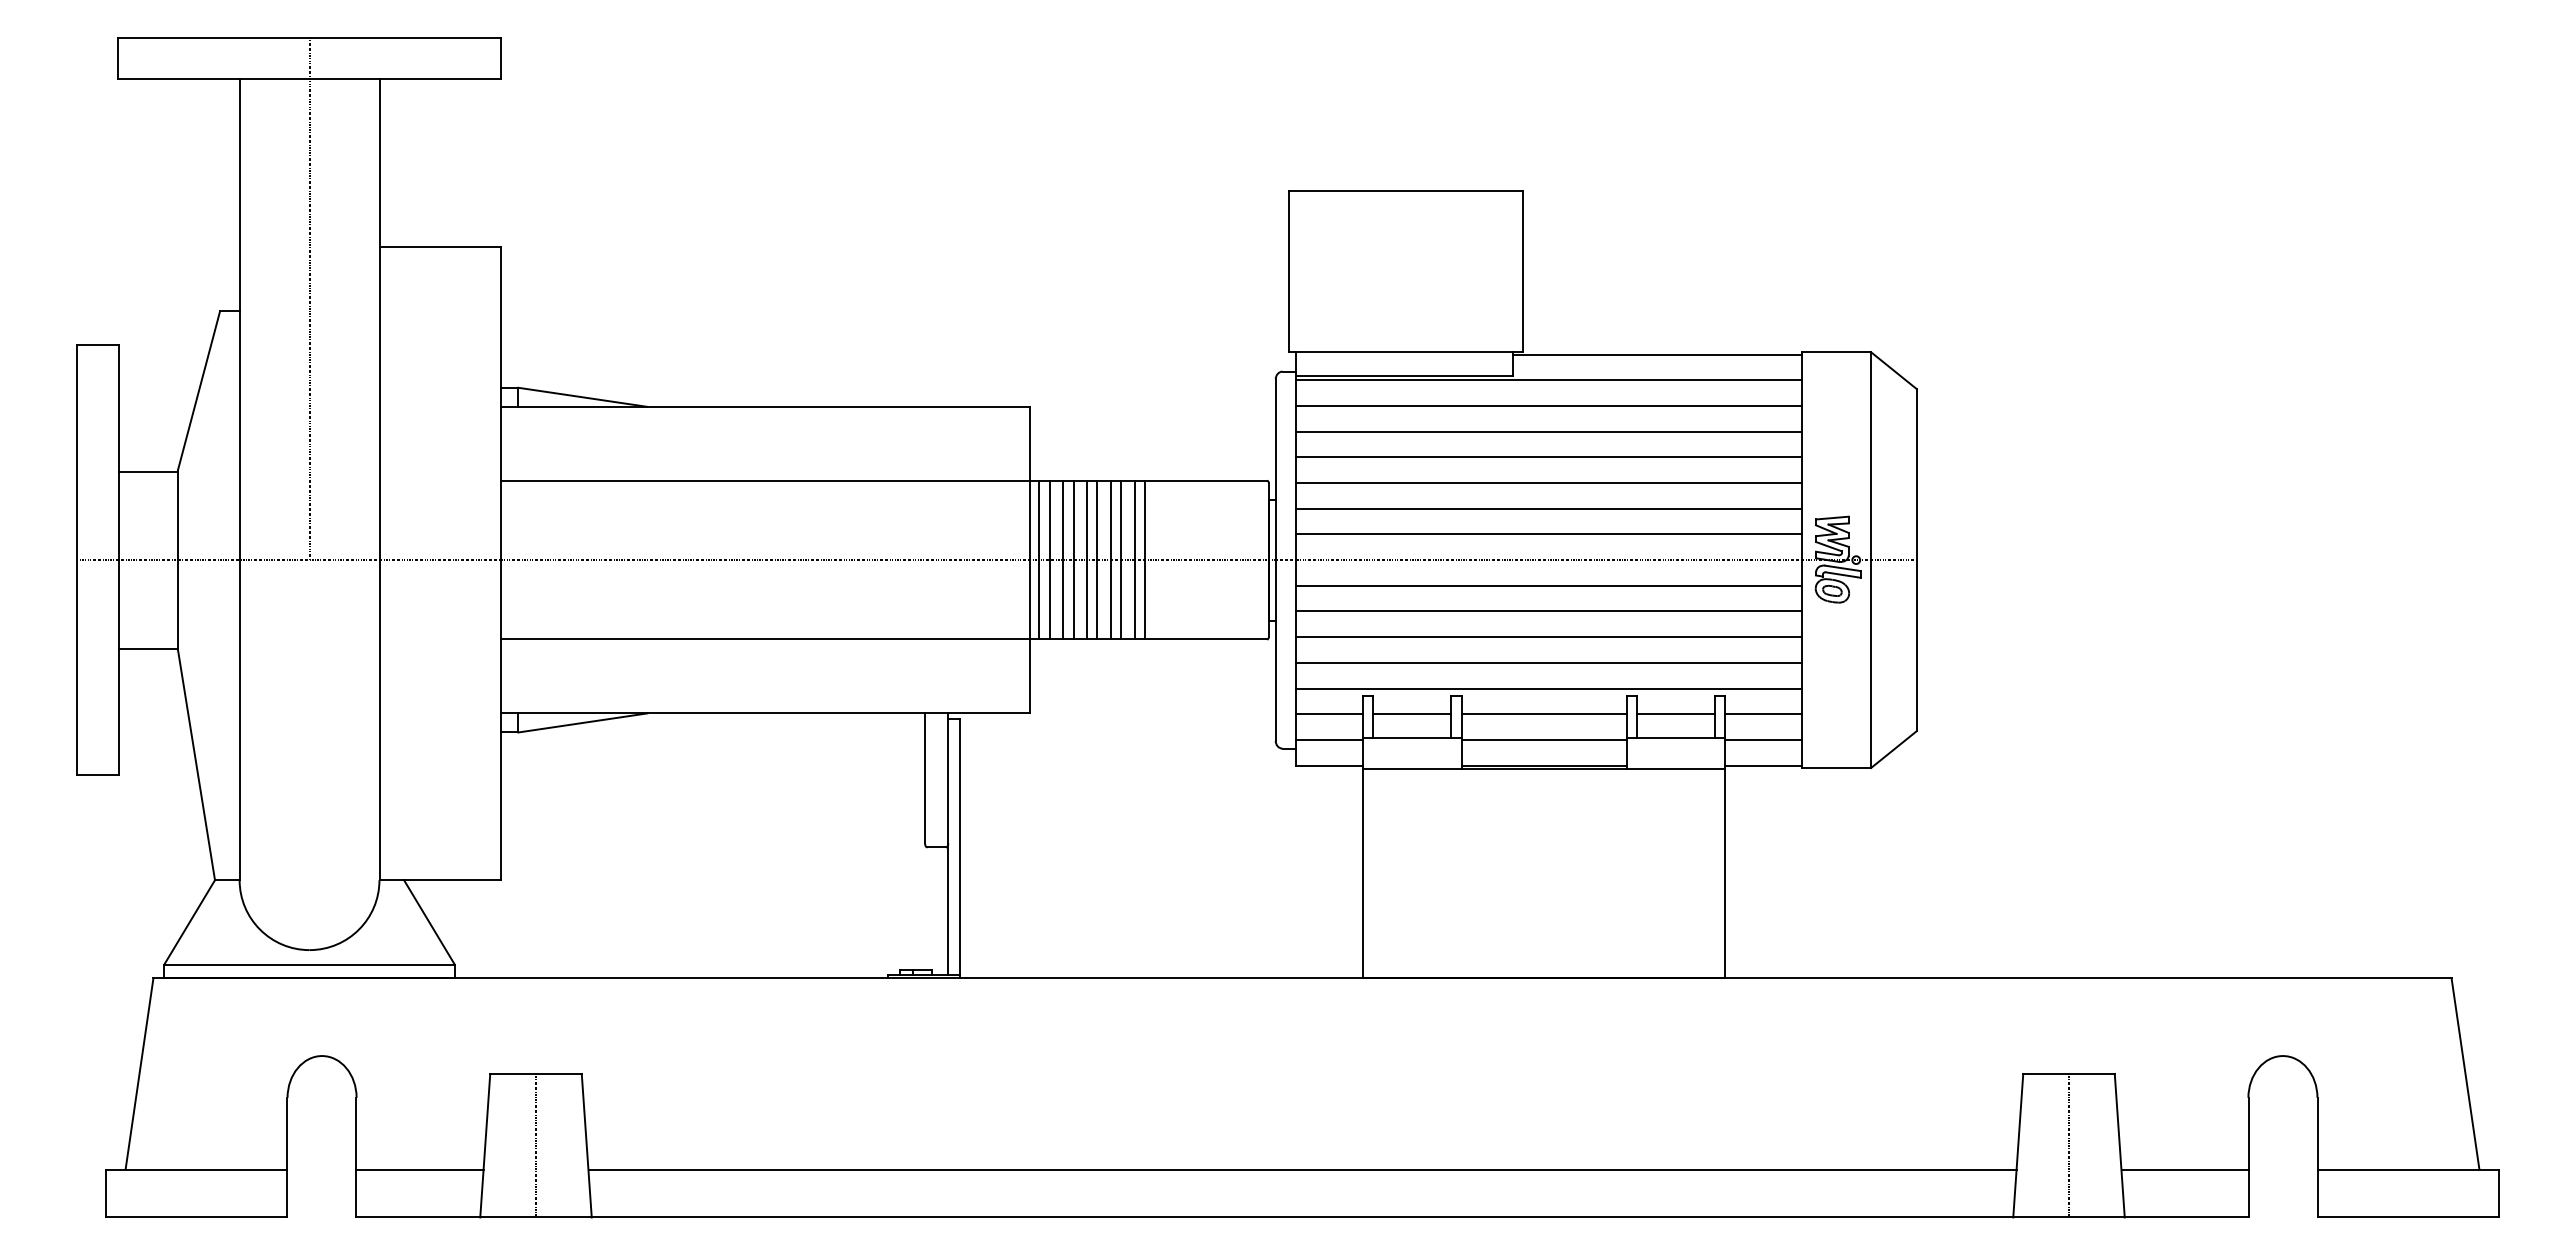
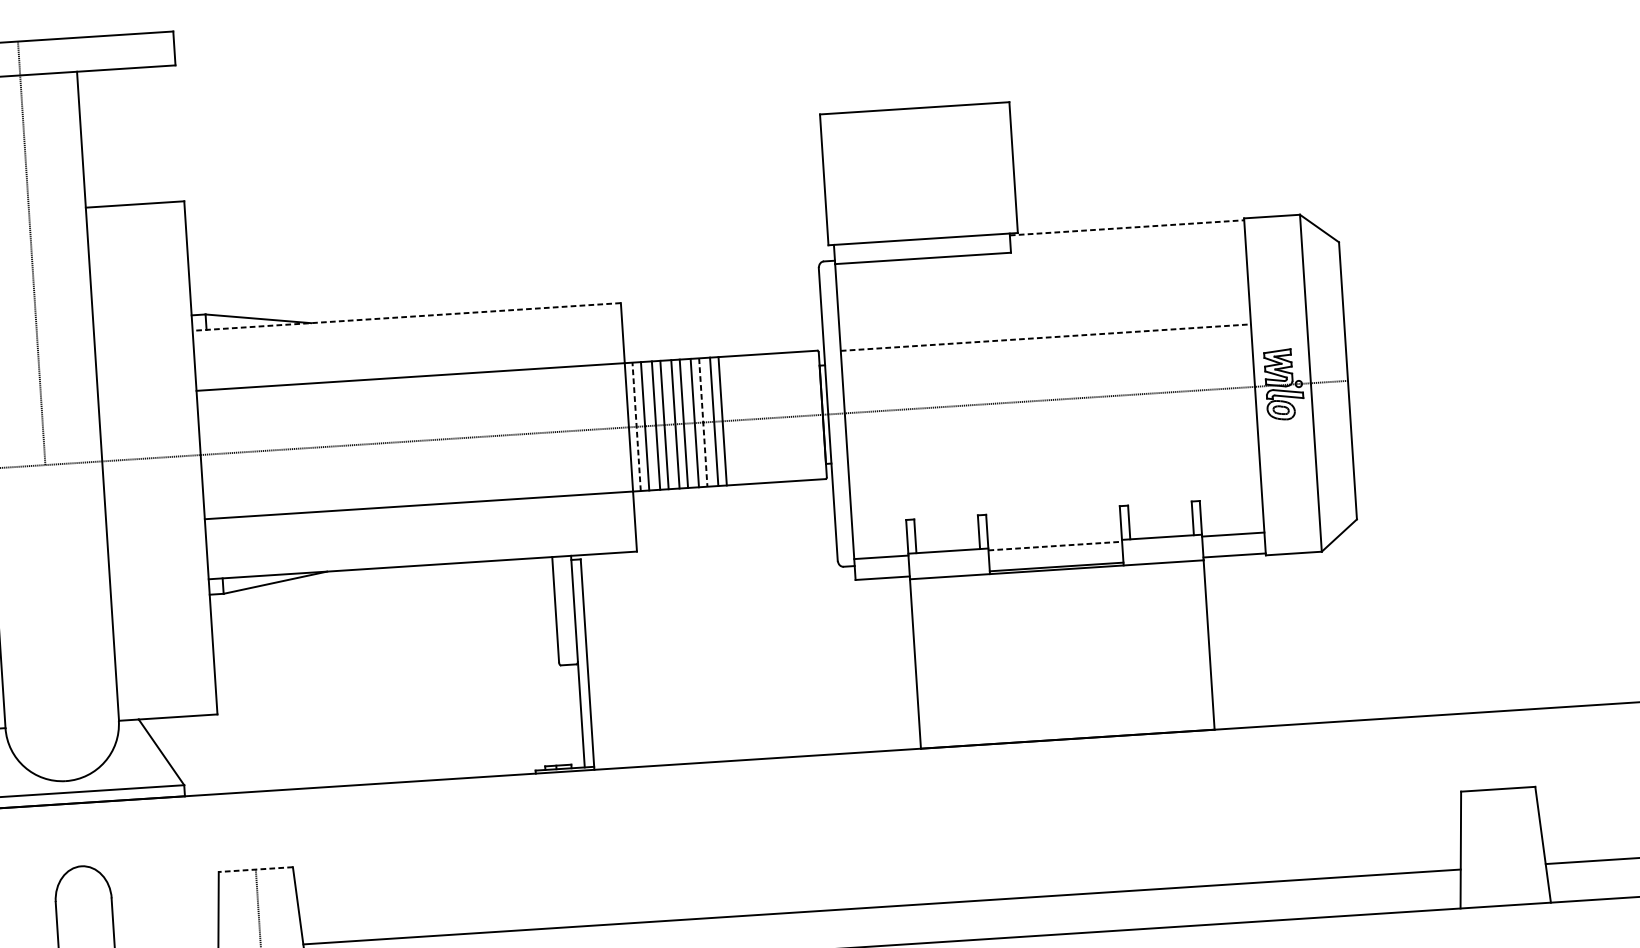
line: (1657, 354) -> (1127, 227), solid -> dashed
line: (1549, 380) -> (1040, 254), removed
line: (764, 406) -> (406, 316), solid -> dashed
line: (1549, 406) -> (1042, 275), removed
line: (1549, 431) -> (1043, 295), removed
line: (1549, 457) -> (1044, 316), removed
line: (1549, 483) -> (1046, 337), solid -> dashed
line: (1549, 508) -> (1047, 358), removed
line: (1549, 534) -> (1048, 379), removed
line: (1039, 559) -> (636, 426), solid -> dashed
line: (1121, 560) -> (703, 422), solid -> dashed
line: (1549, 585) -> (1051, 420), removed
line: (1549, 611) -> (1052, 441), removed
line: (1549, 637) -> (1054, 462), removed
line: (1549, 662) -> (1055, 483), removed
line: (1549, 688) -> (1056, 504), removed
line: (1329, 714) -> (880, 536), removed
line: (1411, 714) -> (946, 532), removed
line: (1543, 714) -> (1053, 525), removed
line: (1675, 714) -> (1160, 518), removed
line: (1763, 714) -> (1231, 513), removed
line: (1544, 739) -> (1055, 545), solid -> dashed
line: (536, 1073) -> (256, 869), solid -> dashed
line: (2069, 1145) -> (1502, 847), removed

